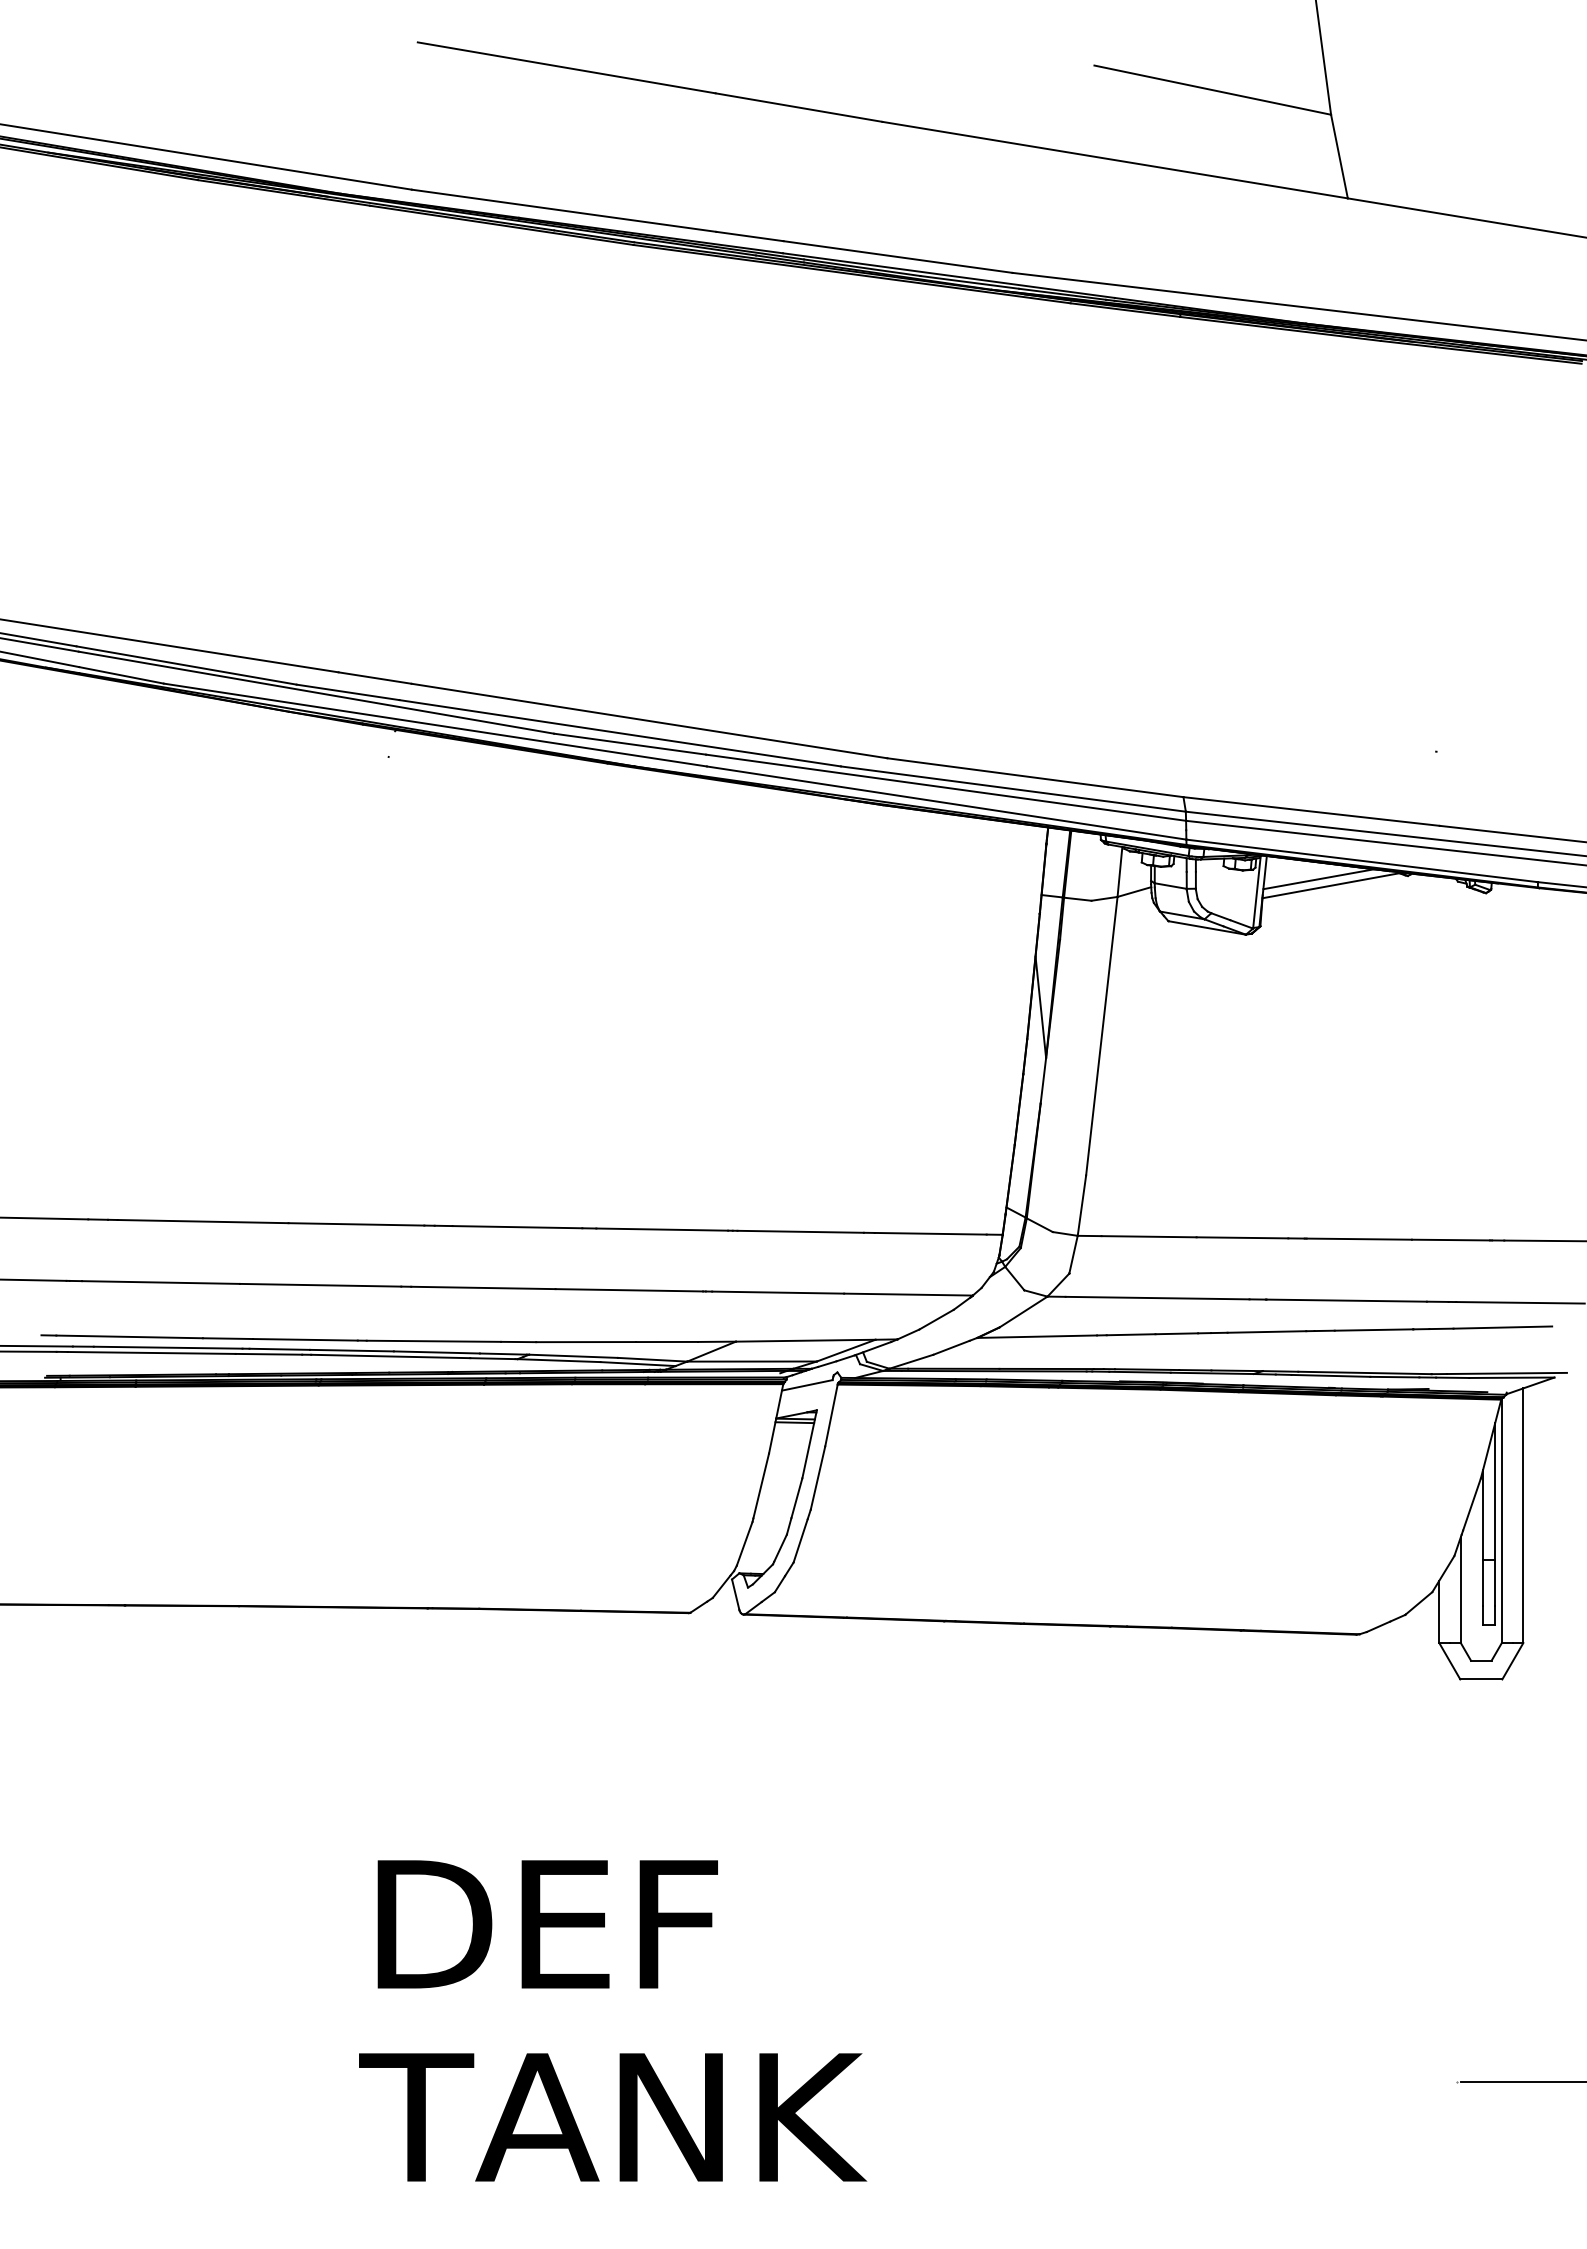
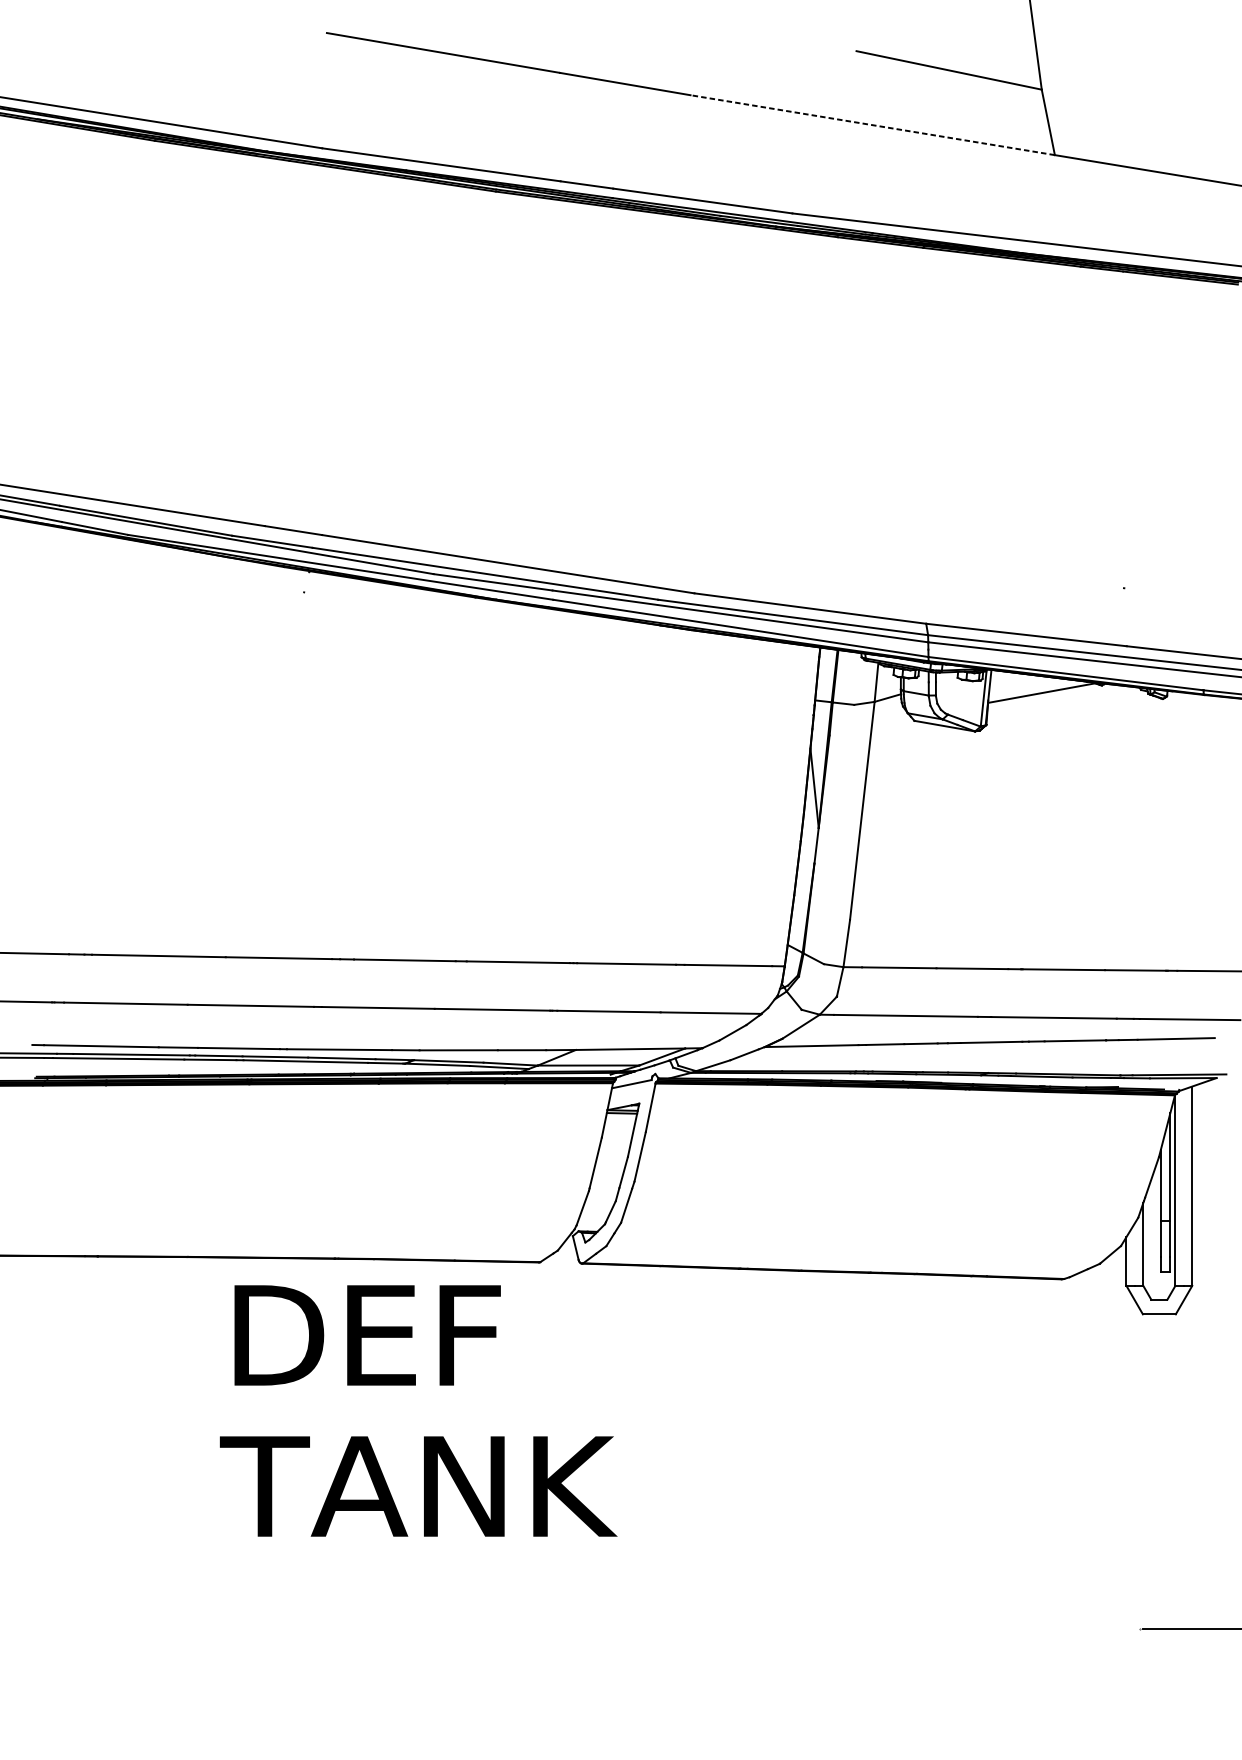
line: (1115, 160) -> (873, 125), solid -> dashed
line: (1318, 879) -> (1031, 688), removed
text: (613, 2020) -> (419, 1410), moved

